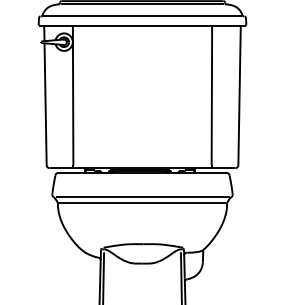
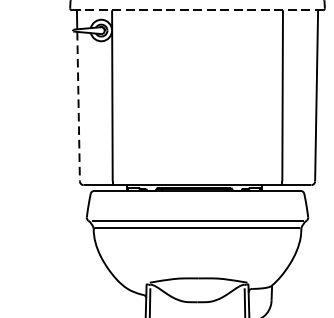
line: (143, 25) -> (198, 10), solid -> dashed
line: (45, 104) -> (78, 107), solid -> dashed

